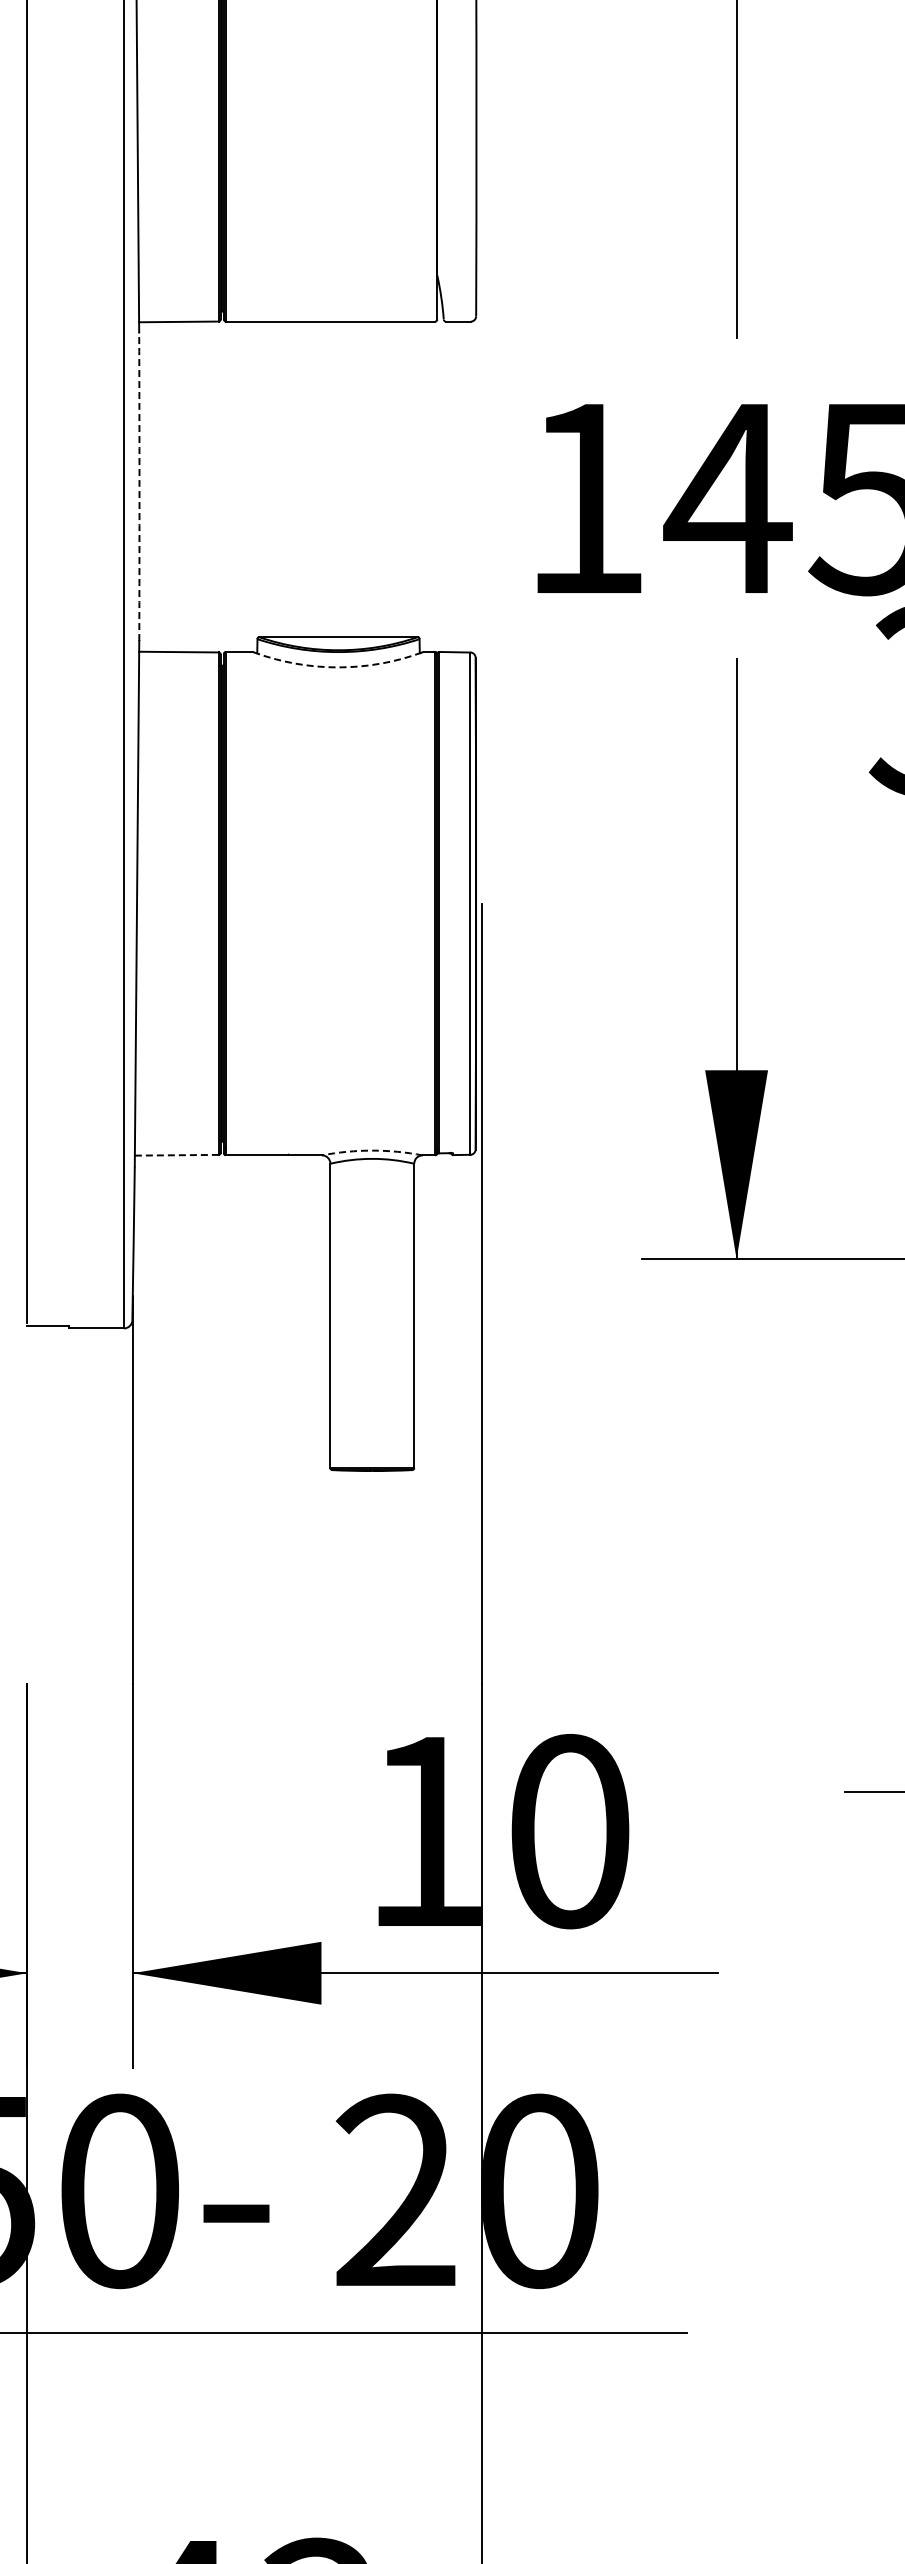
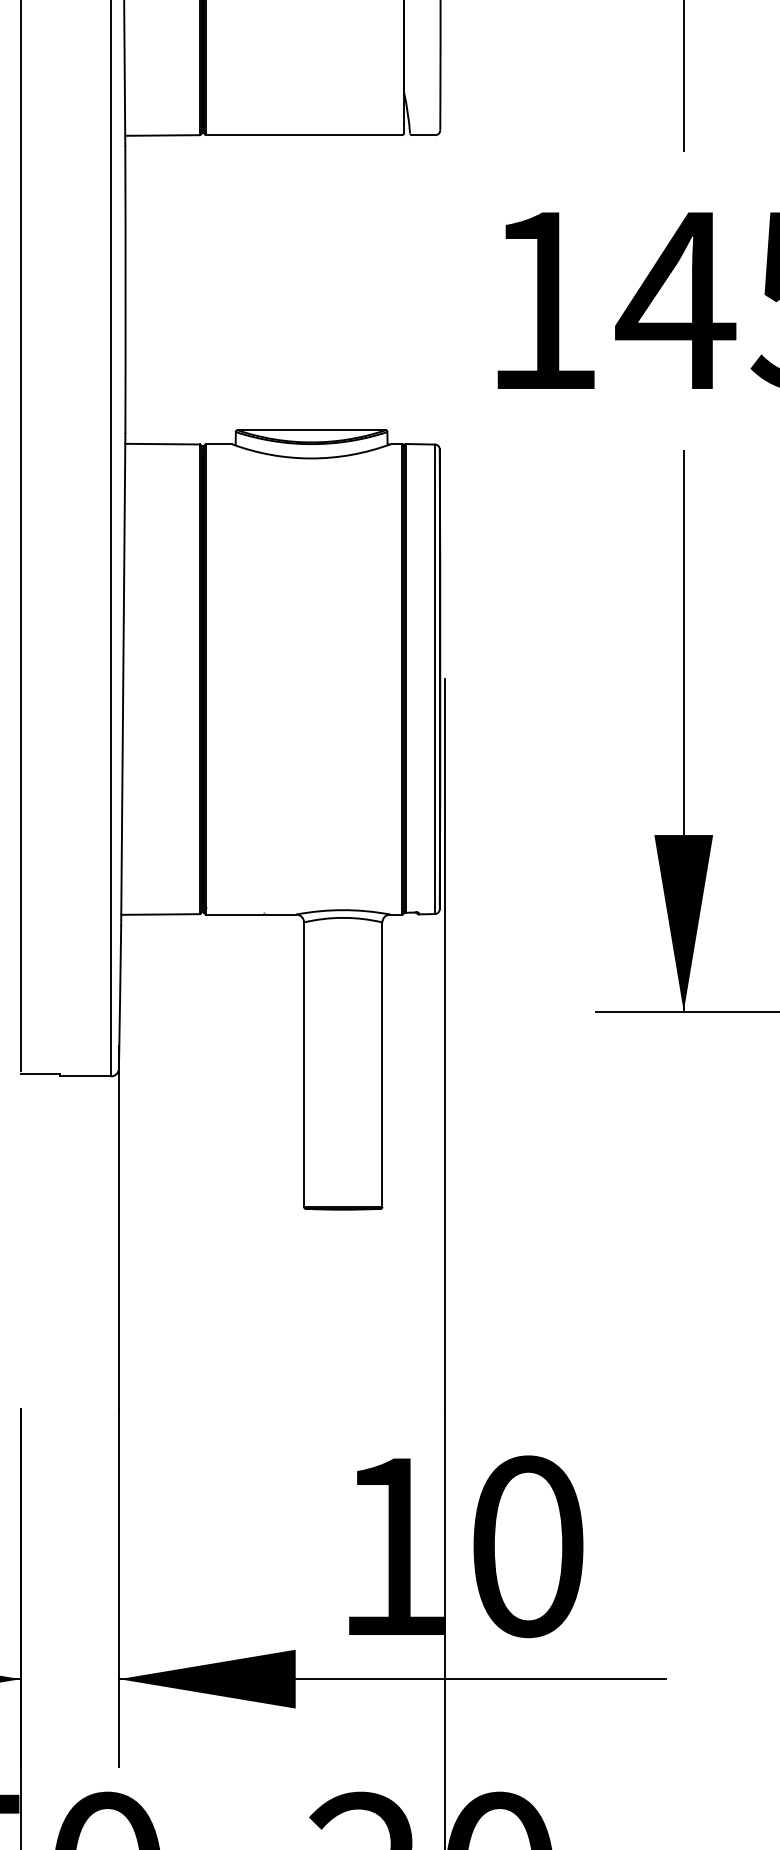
arc: (139, 486) -> (125, 289), dashed -> solid
arc: (338, 667) -> (311, 458), dashed -> solid
arc: (372, 1150) -> (343, 910), dashed -> solid
line: (176, 1155) -> (160, 914), dashed -> solid

